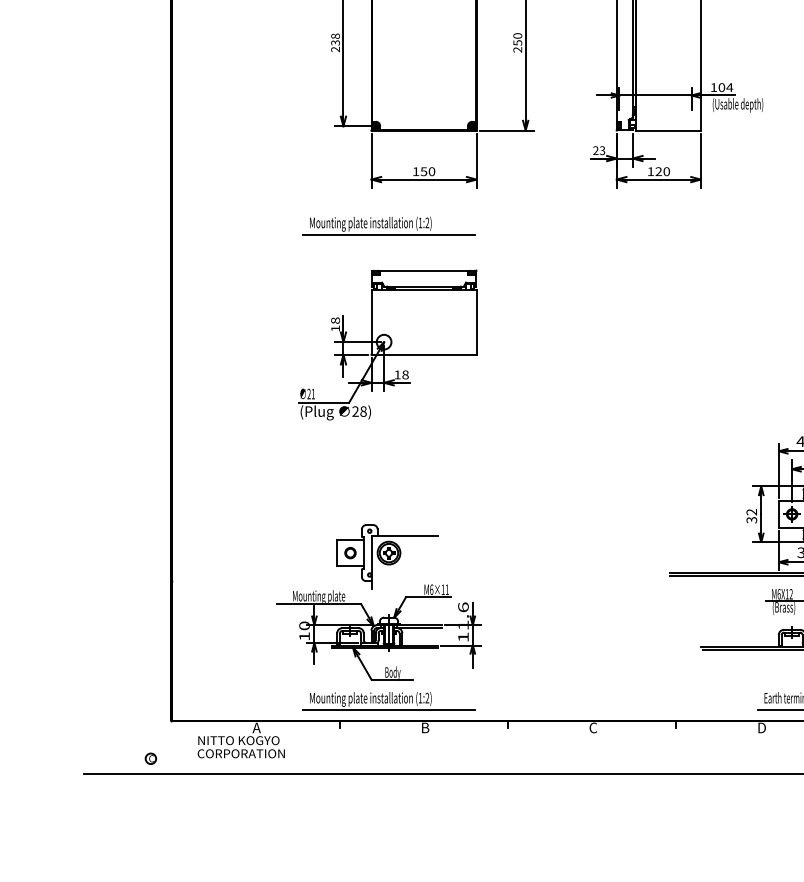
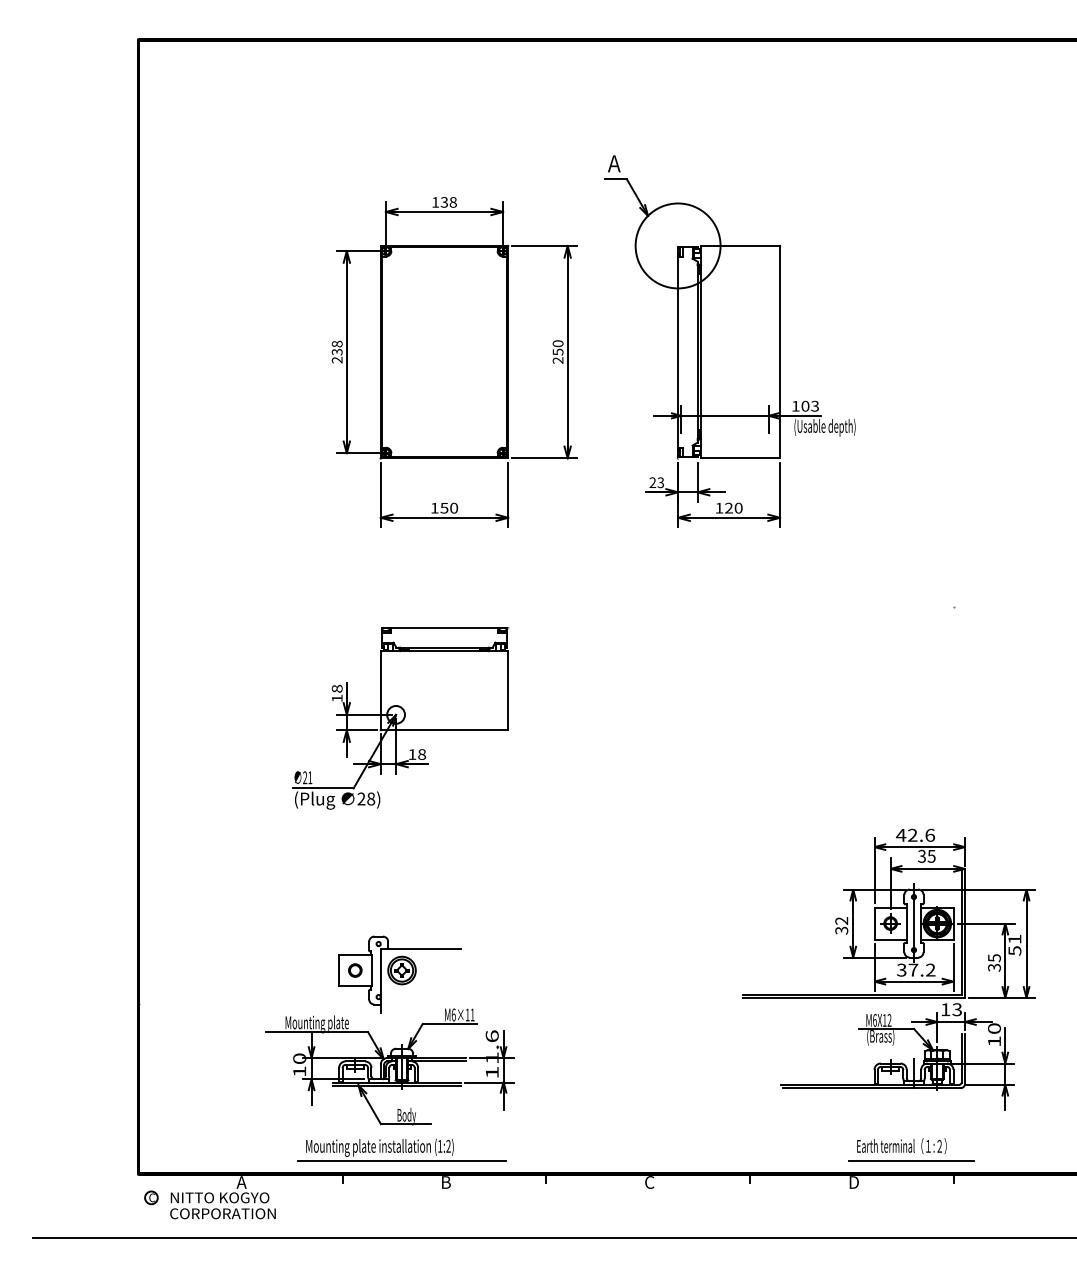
text: (729, 86) -> (814, 405), 104 -> 103
part: (388, 225) -> (401, 573), removed
part: (150, 758) -> (151, 1197), moved

